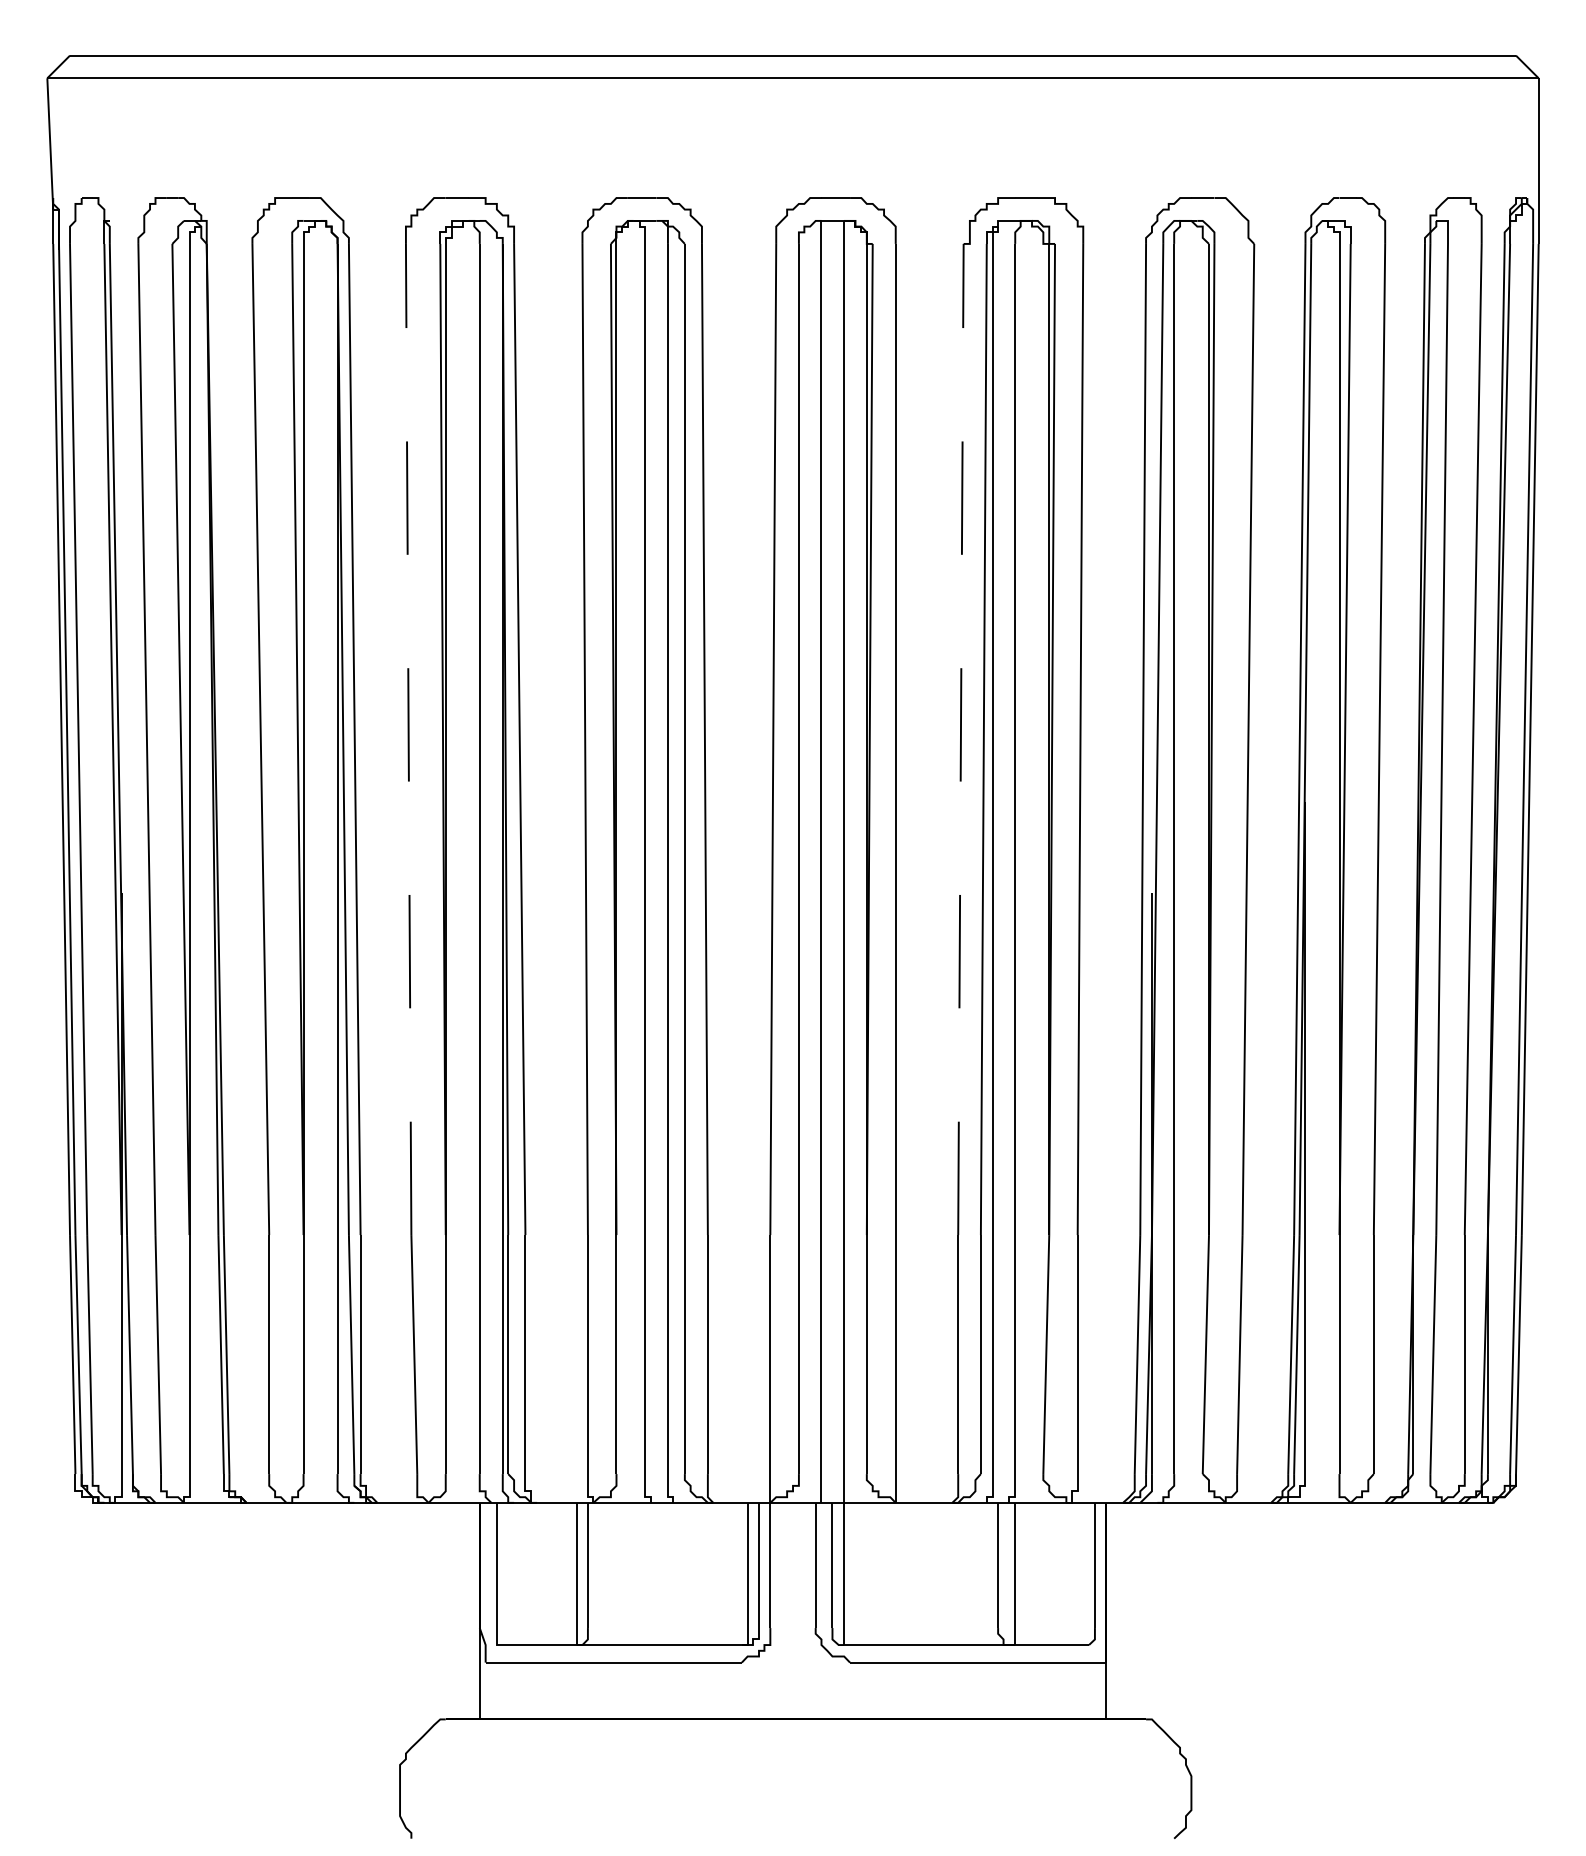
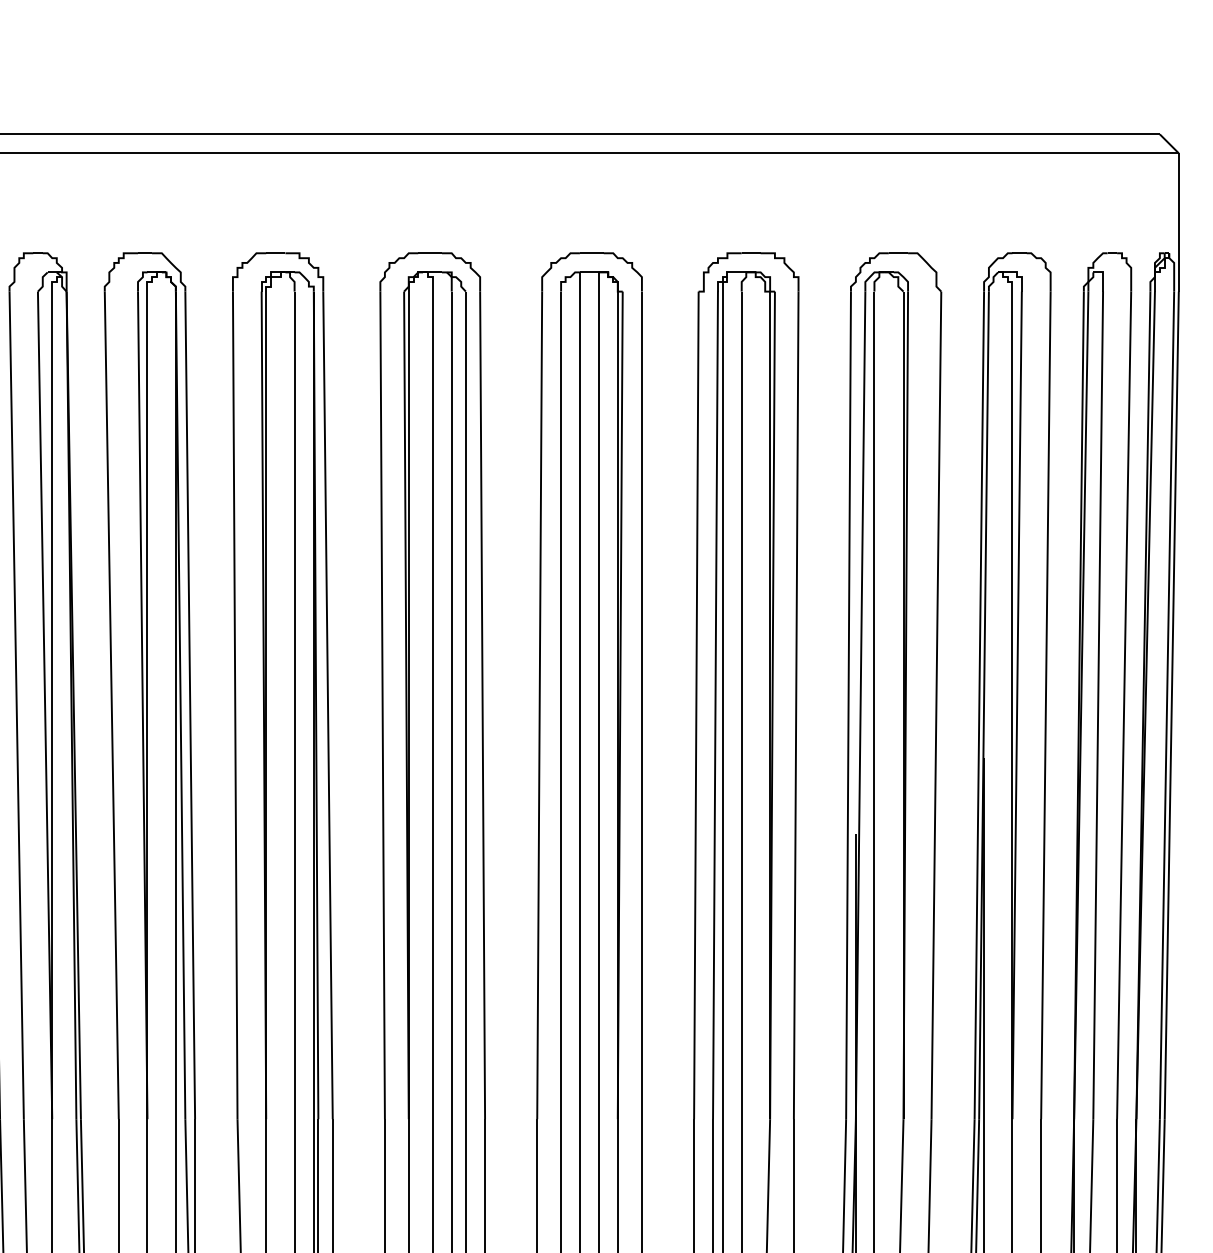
line: (408, 739) -> (235, 705), dashed -> solid
line: (960, 739) -> (696, 705), dashed -> solid

